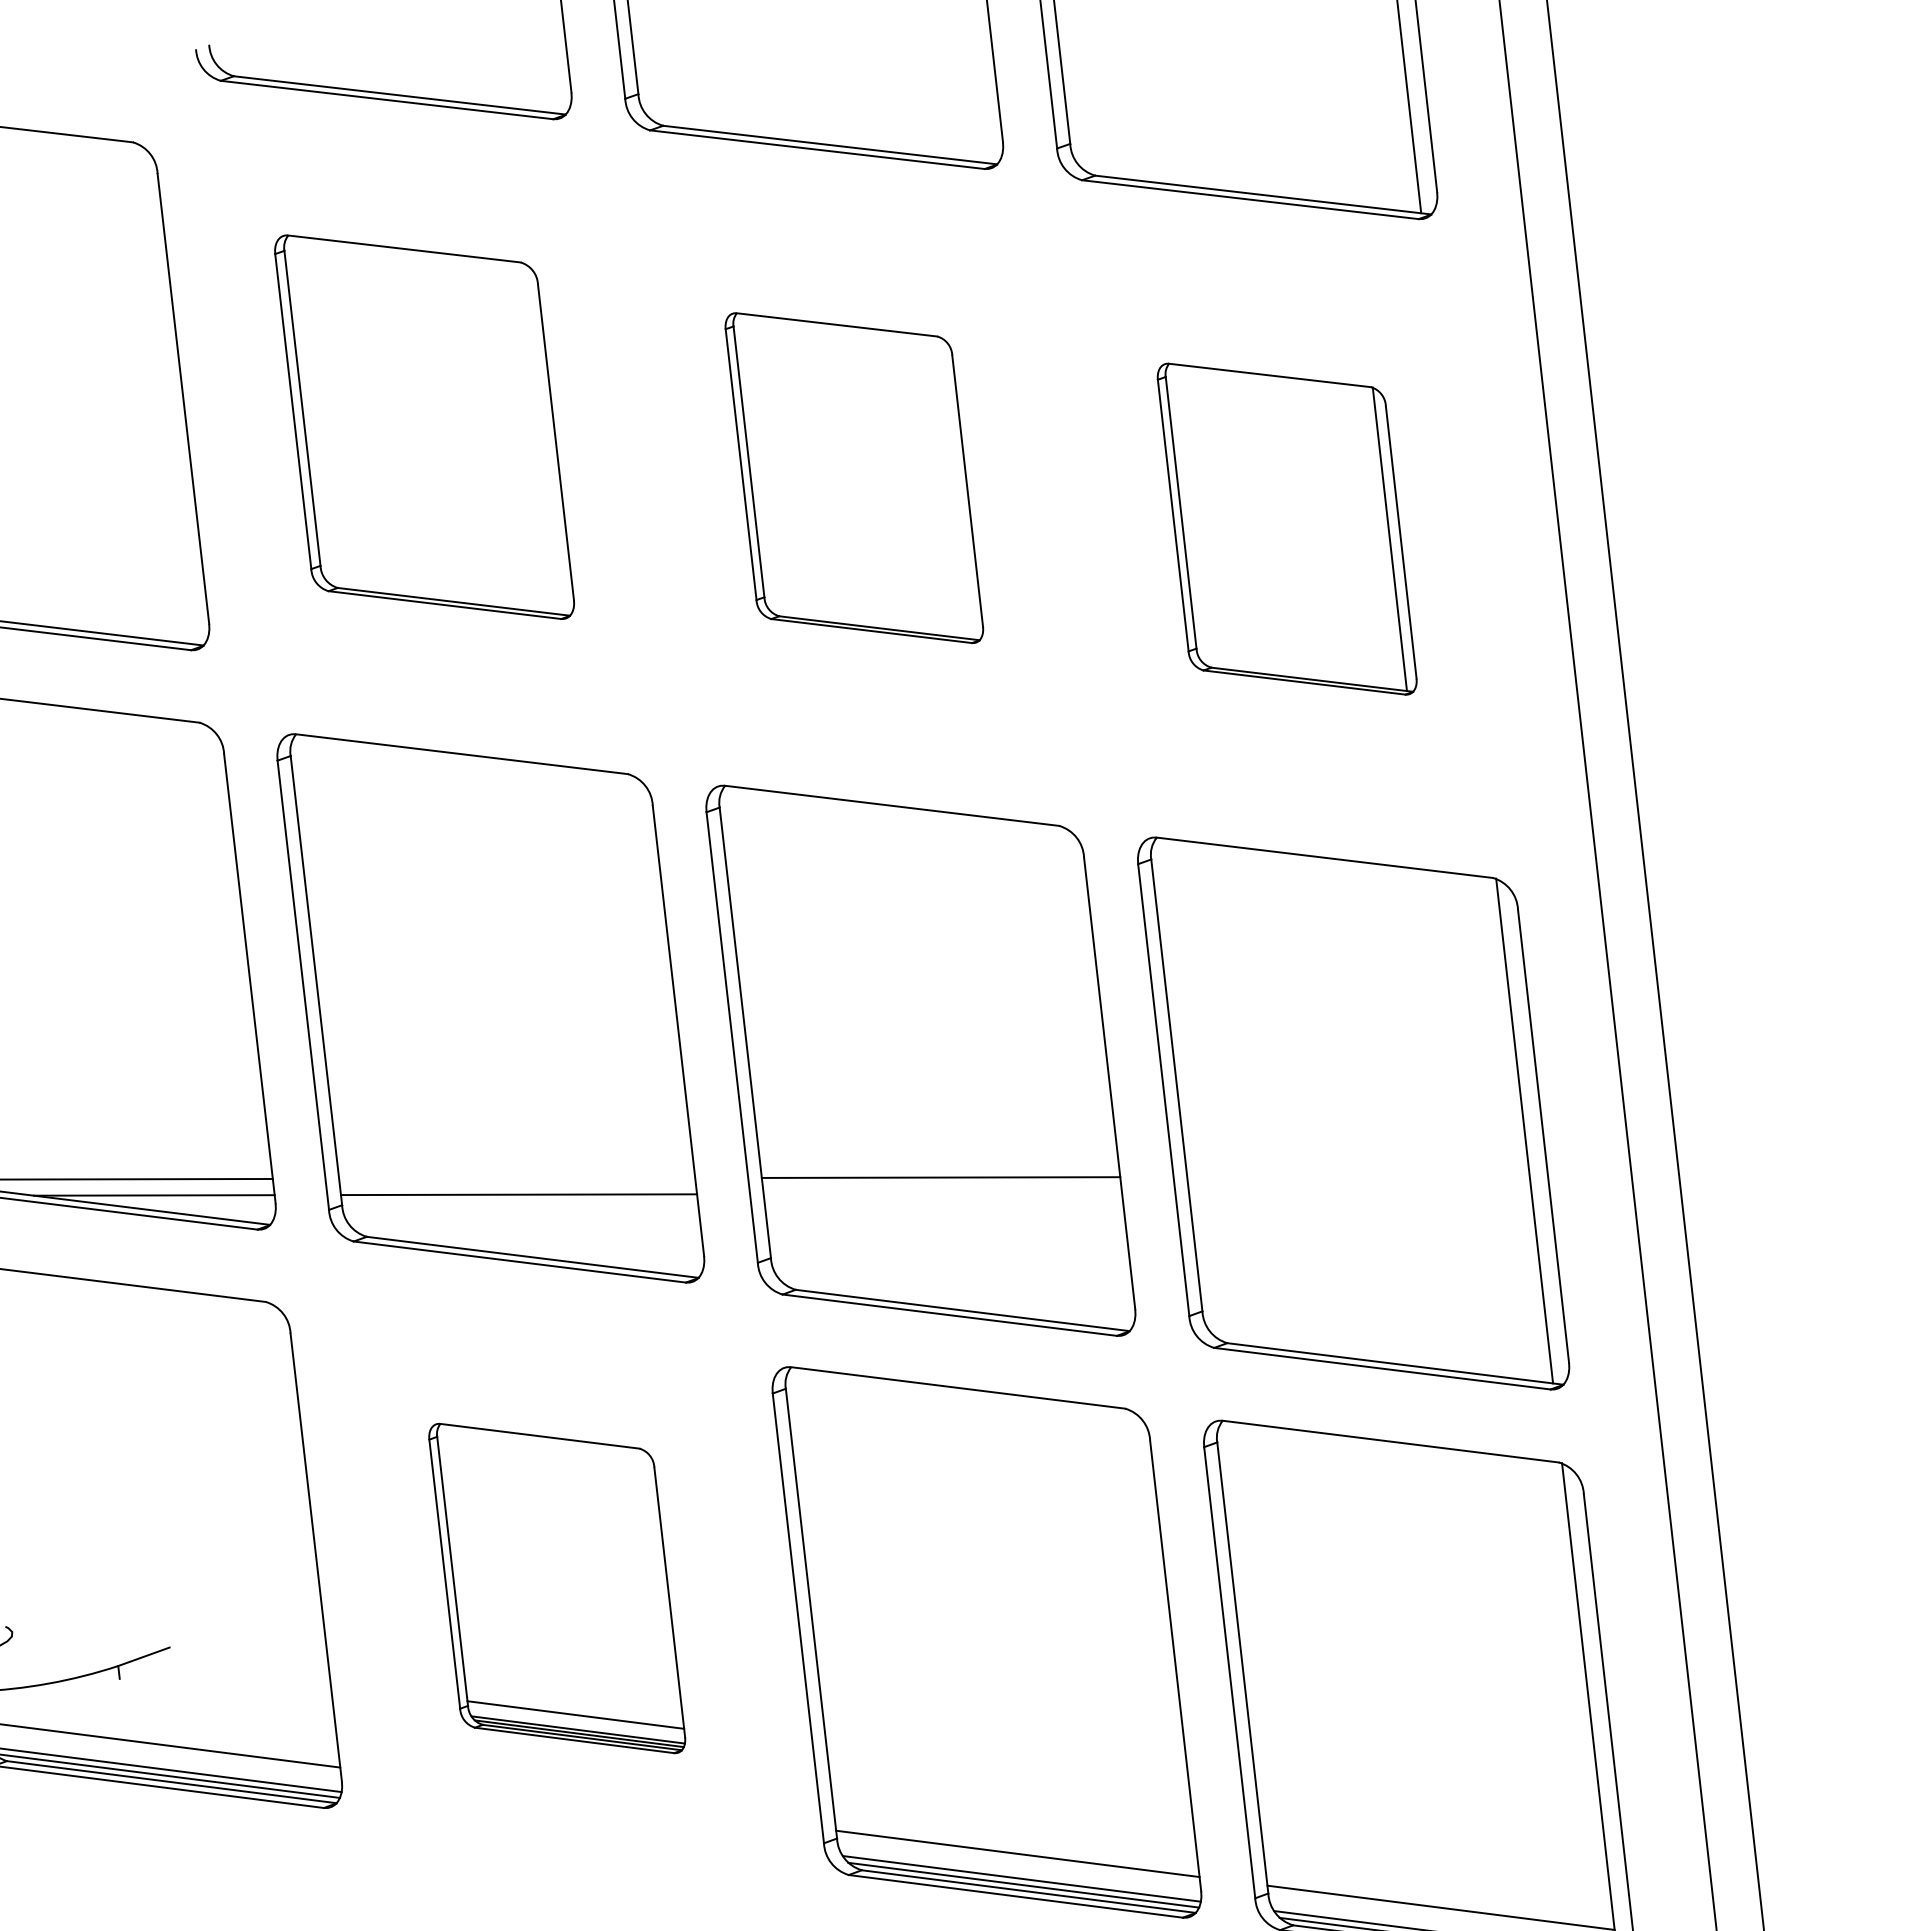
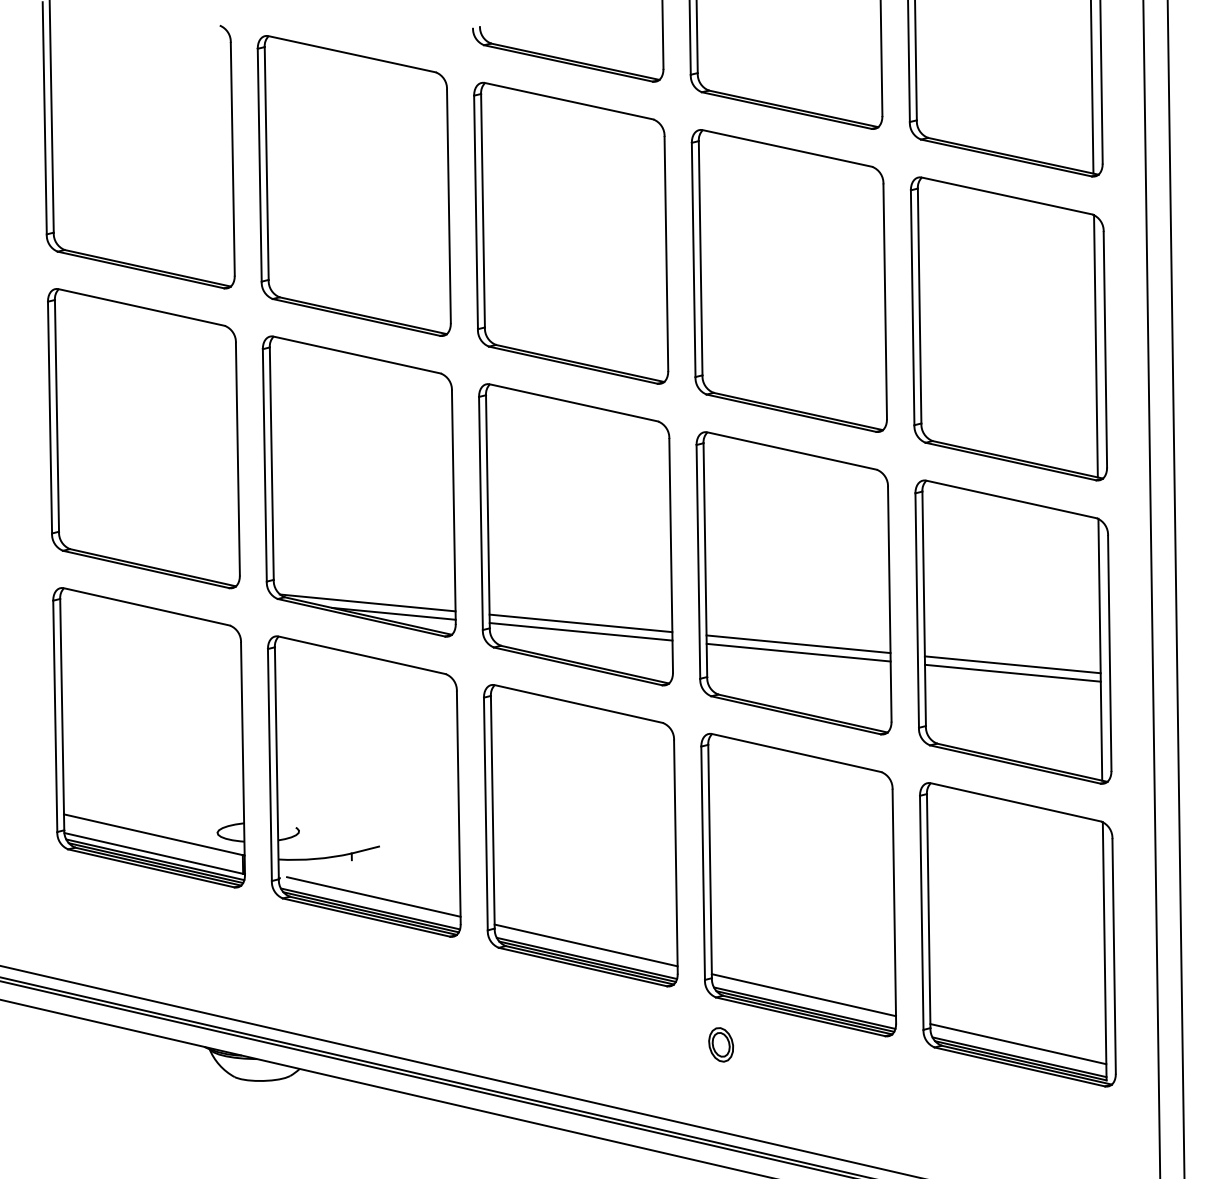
part: (424, 425) -> (571, 232), size x1.43
part: (852, 477) -> (788, 280), size x1.67
part: (1286, 528) -> (1008, 328), size x1.67
line: (1357, 1176) -> (1012, 664), added
line: (516, 1178) -> (580, 623), added
line: (1359, 1191) -> (1012, 672), added
line: (942, 1193) -> (798, 652), added
part: (556, 1587) -> (580, 835), size x1.67

